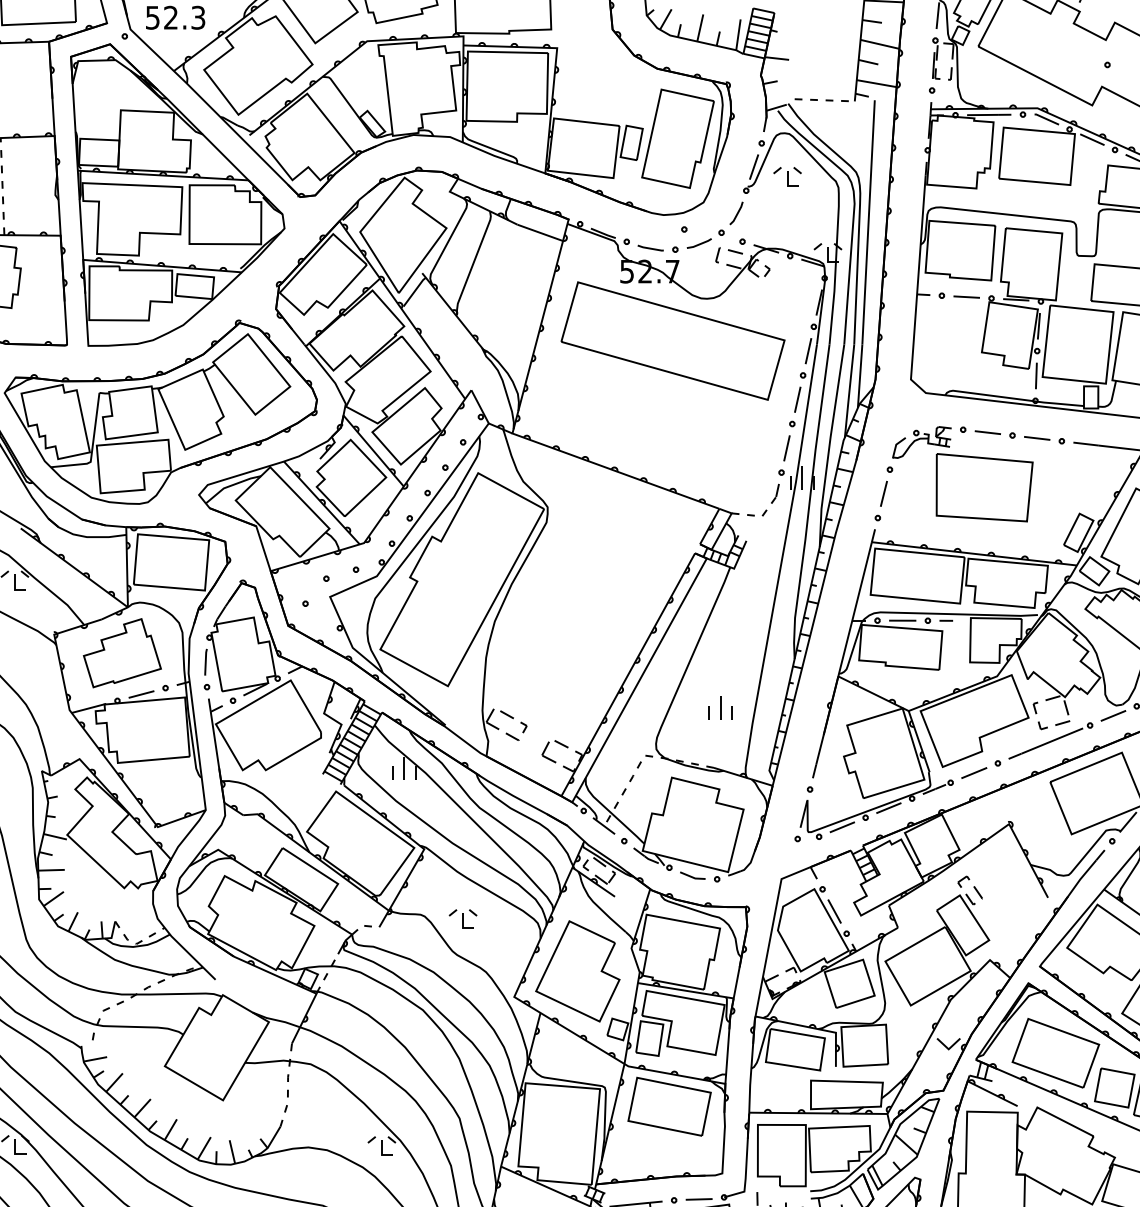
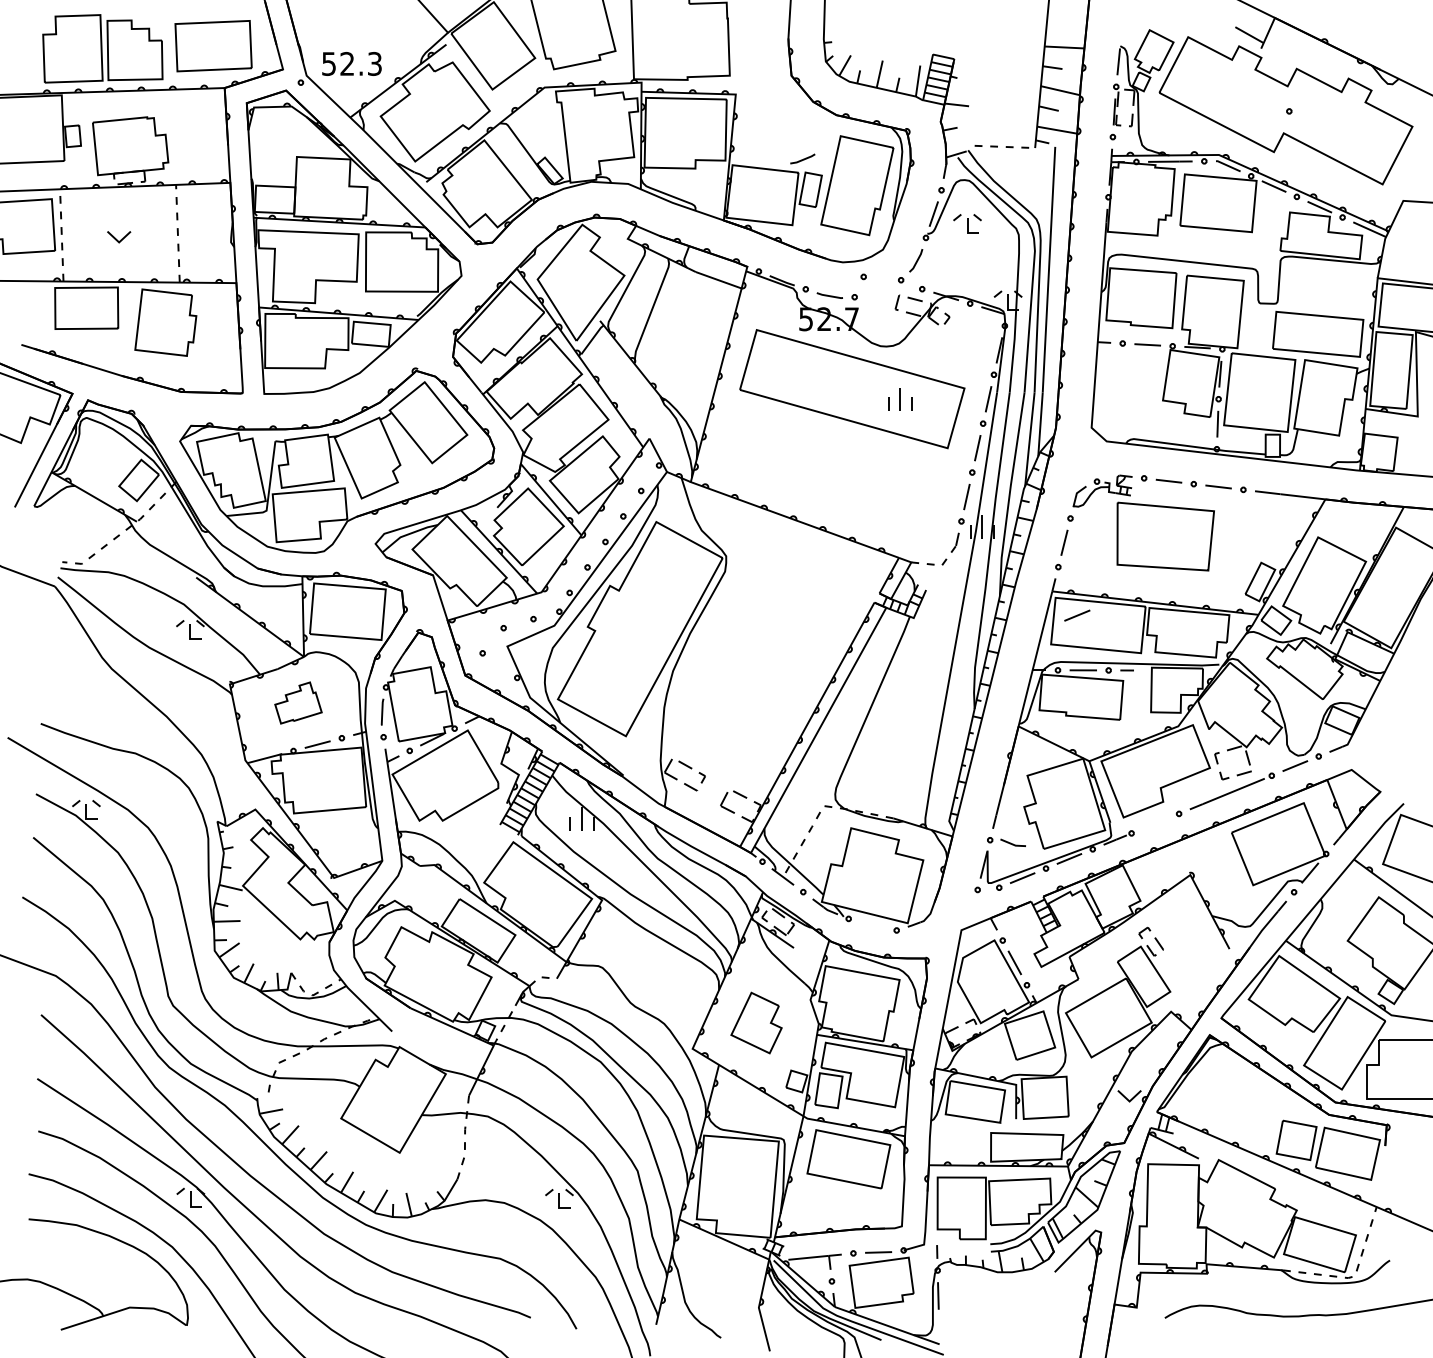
line: (700, 243) -> (803, 158), moved
part: (122, 652) -> (298, 702), size x0.6
part: (720, 708) -> (900, 399), moved
line: (974, 772) -> (1077, 615), moved
line: (692, 876) -> (1012, 843), moved
part: (462, 919) -> (640, 970), removed
part: (577, 970) -> (756, 1022), size x0.6
part: (1054, 1052) -> (1236, 1104), removed

